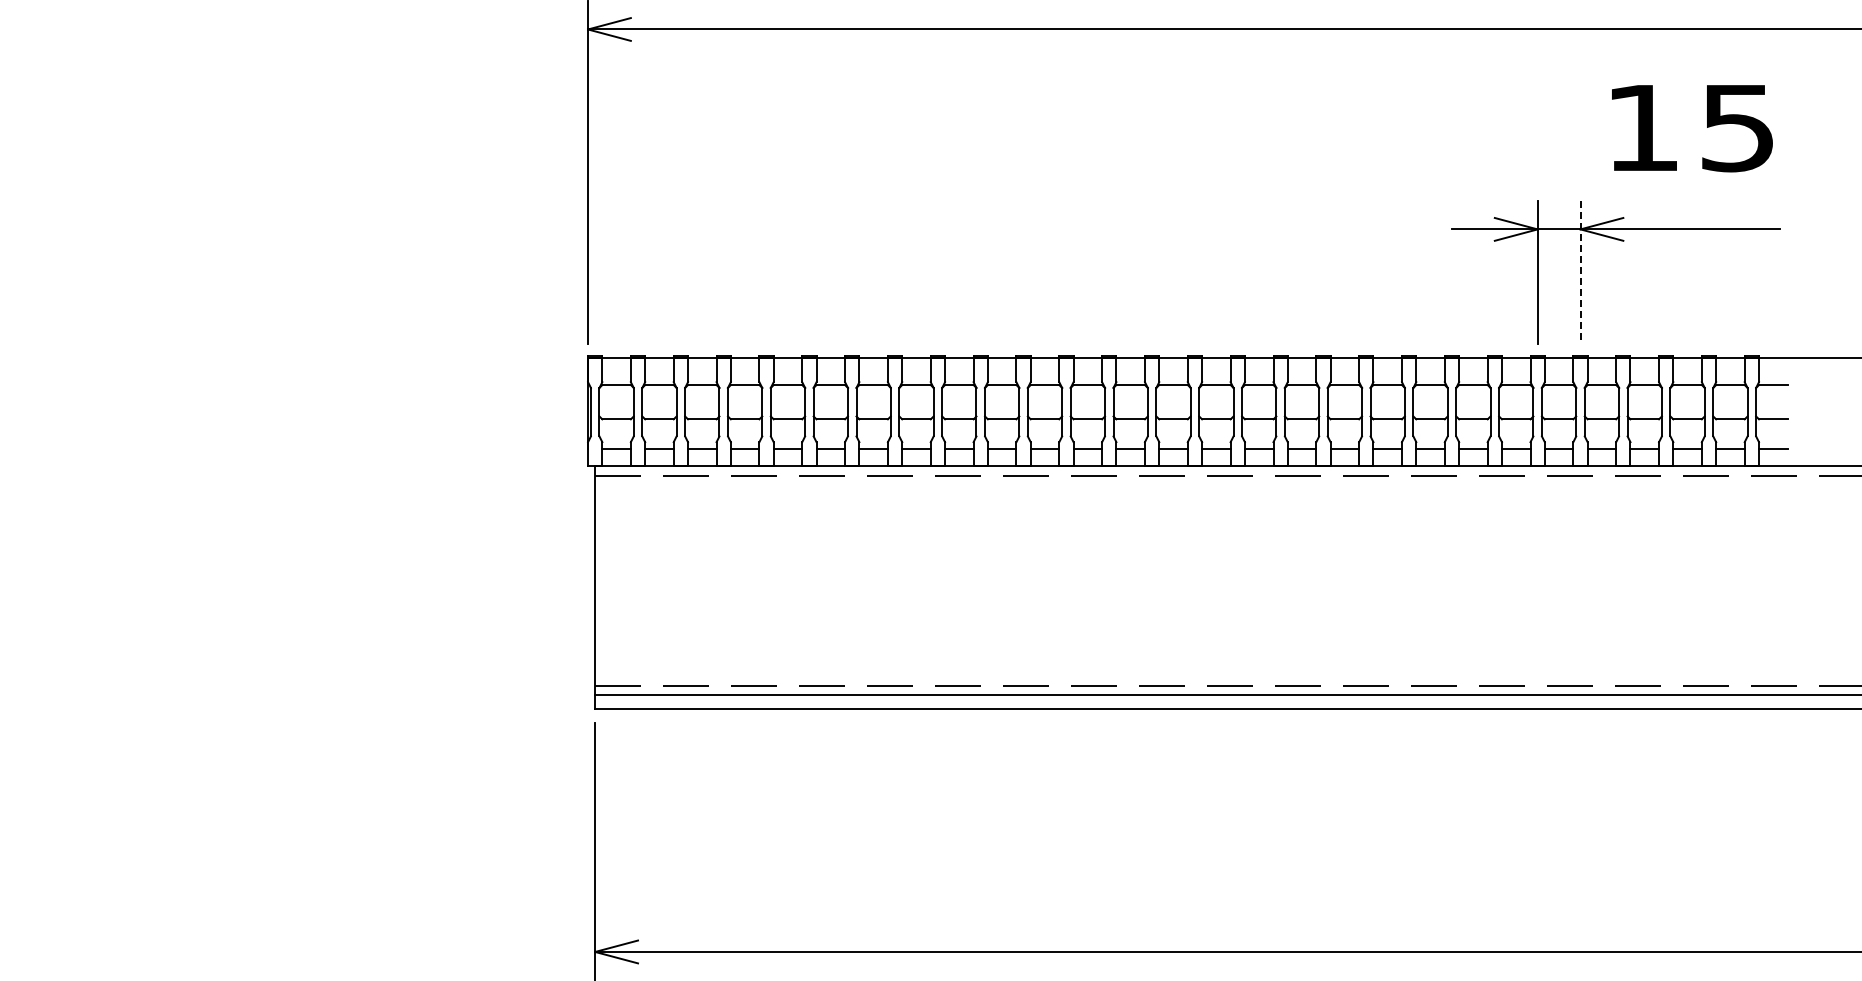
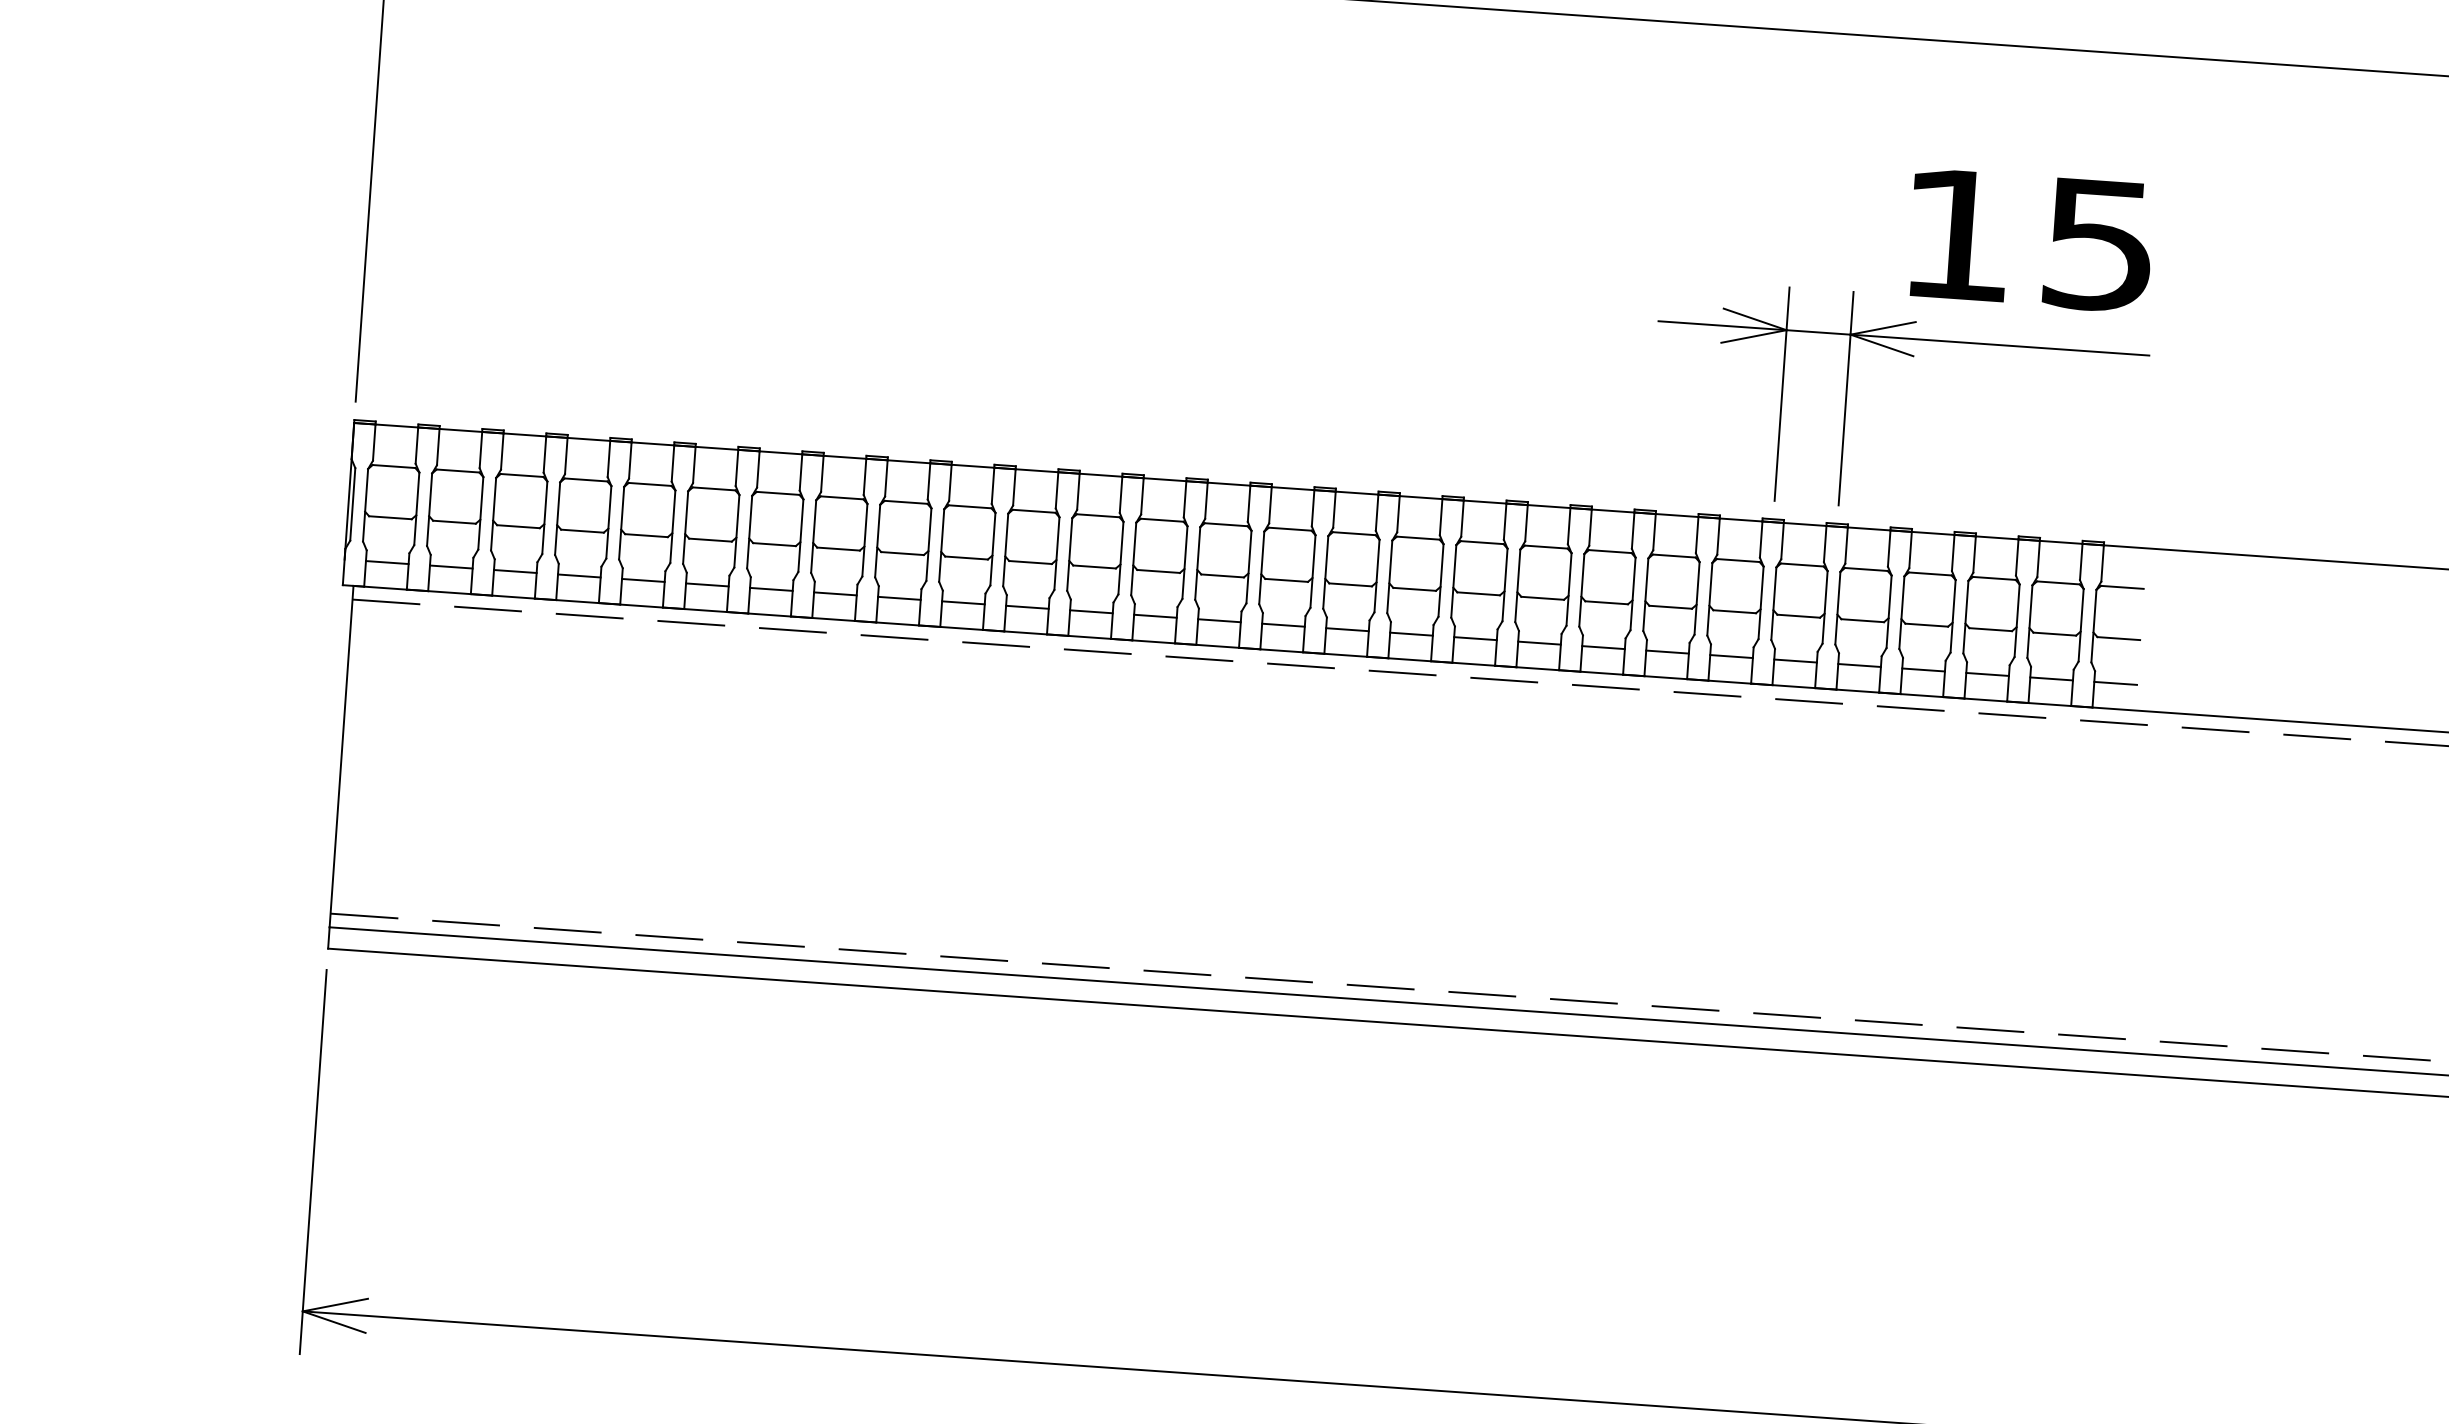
text: (1692, 128) -> (2031, 240), moved
line: (1580, 272) -> (1846, 399), dashed -> solid

